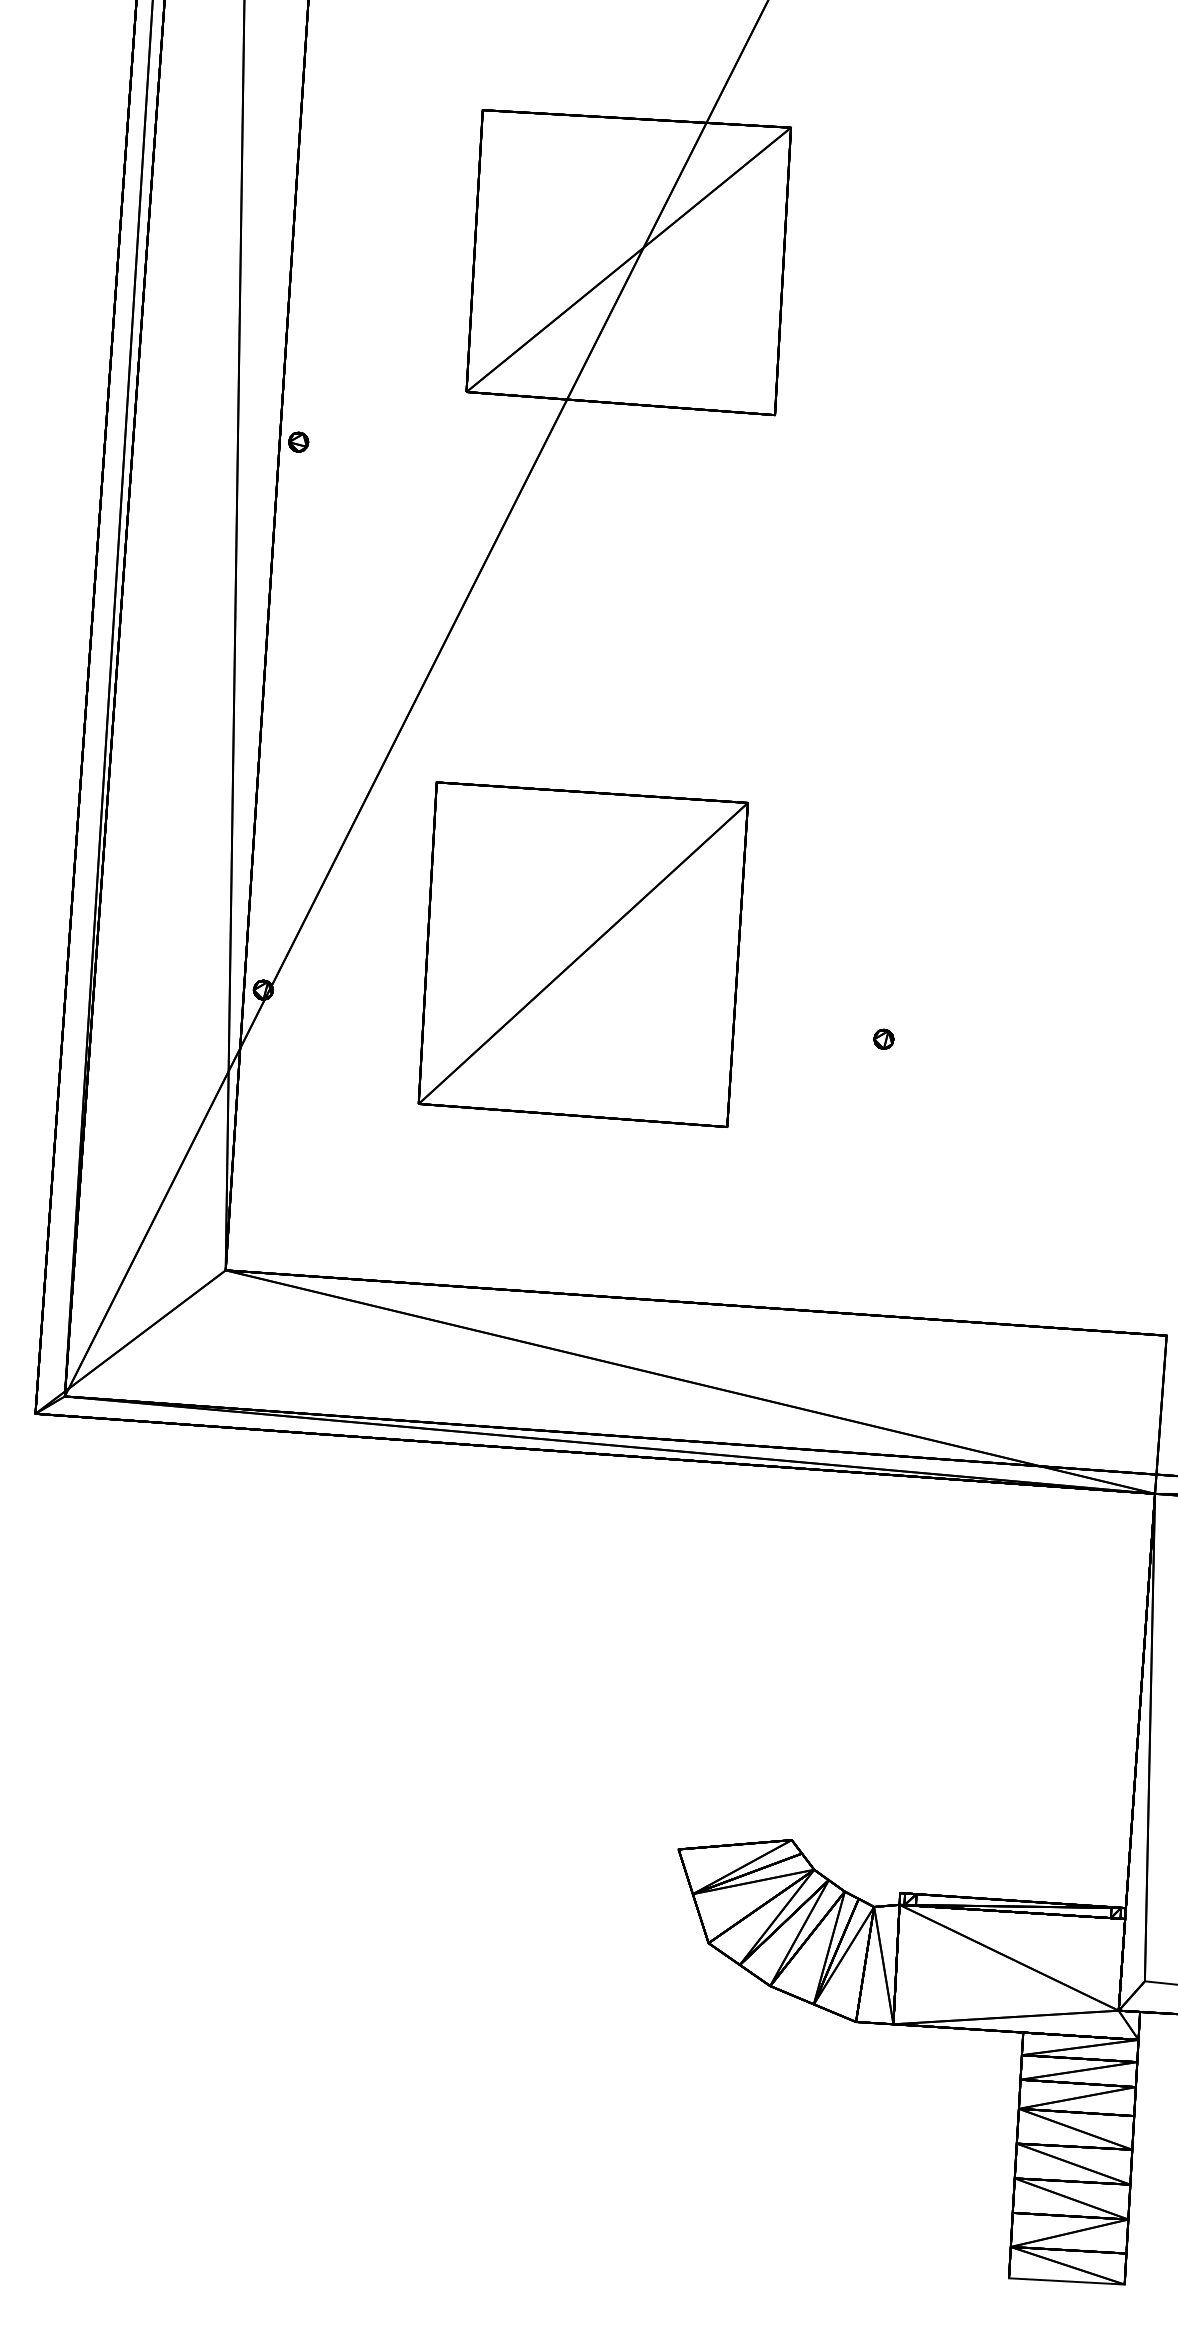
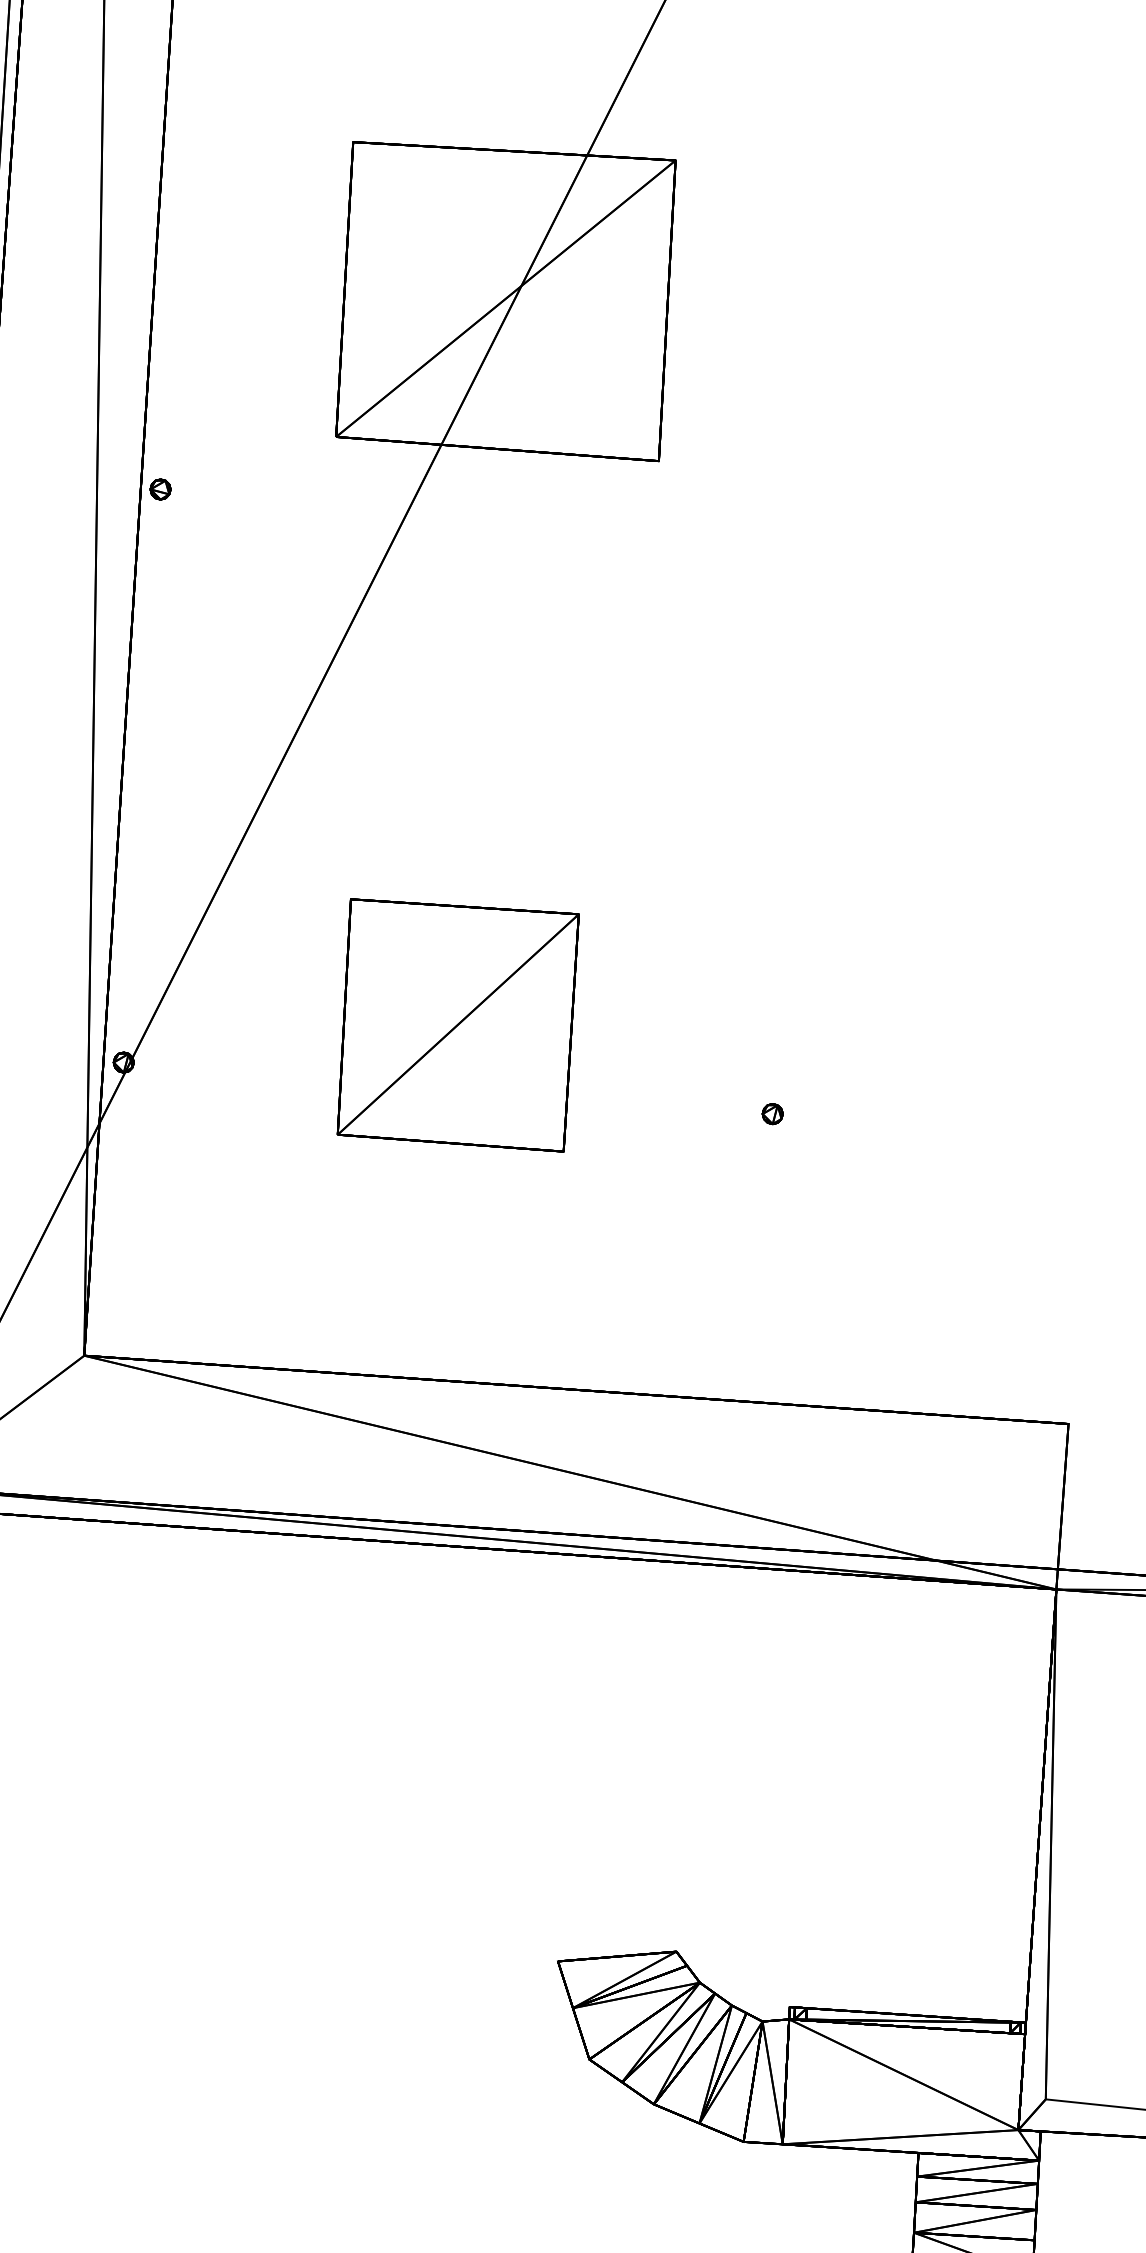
part: (582, 954) -> (457, 1025), size x0.7

